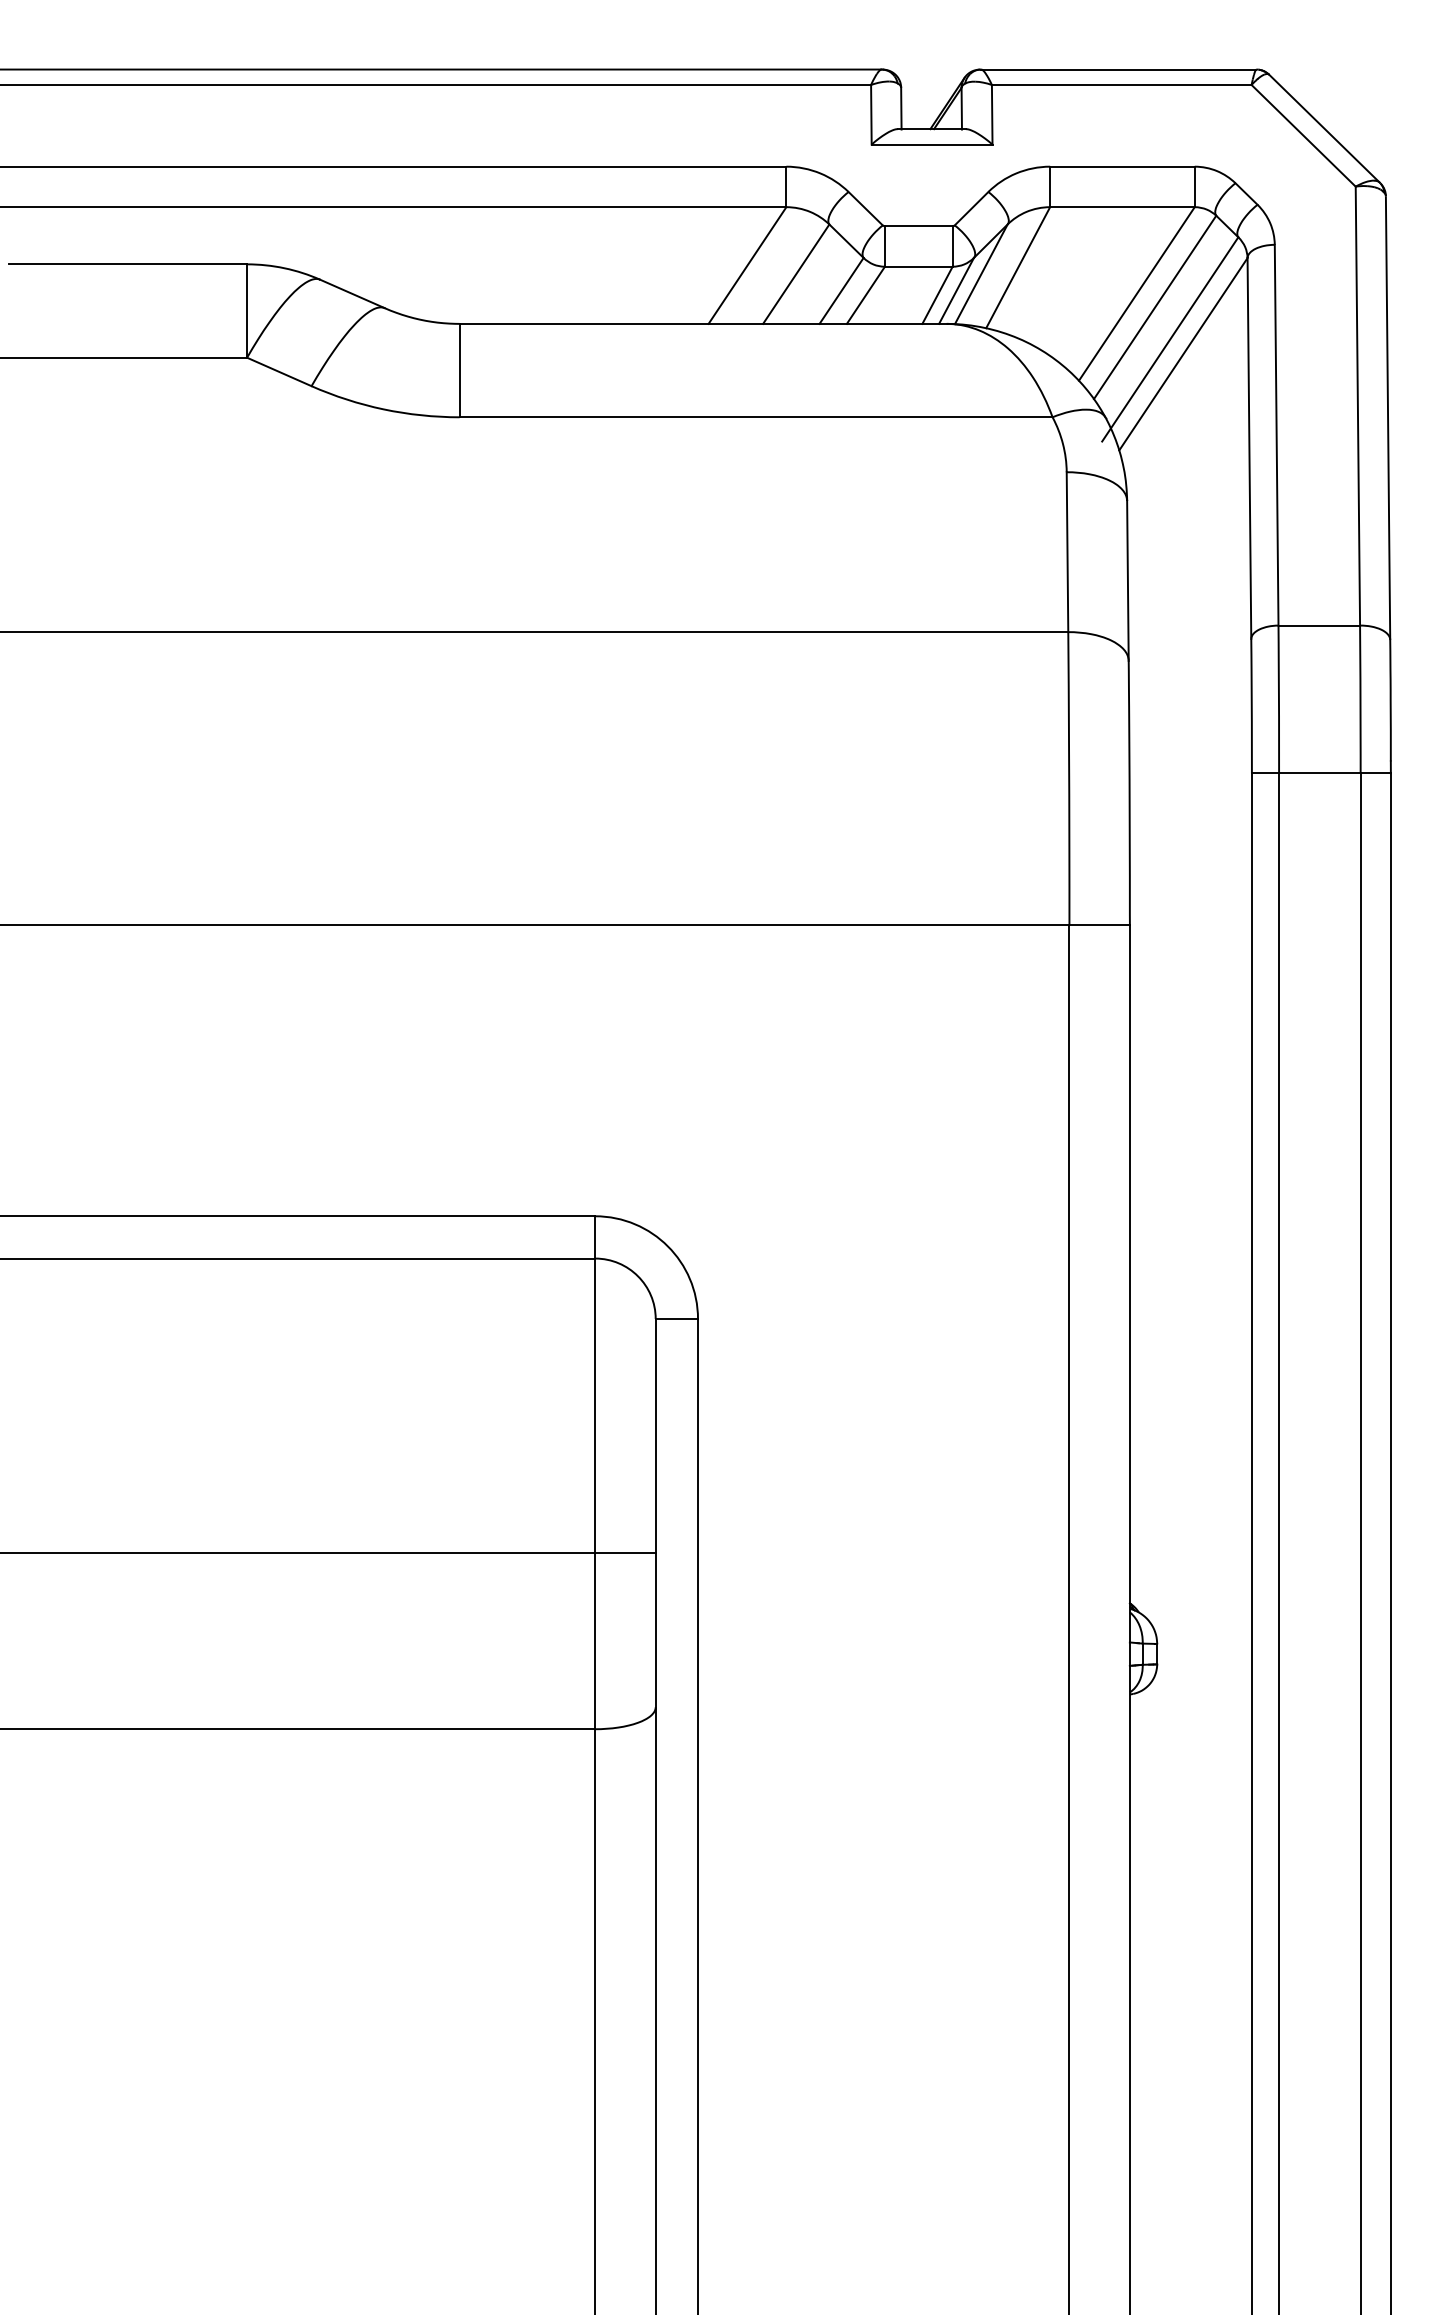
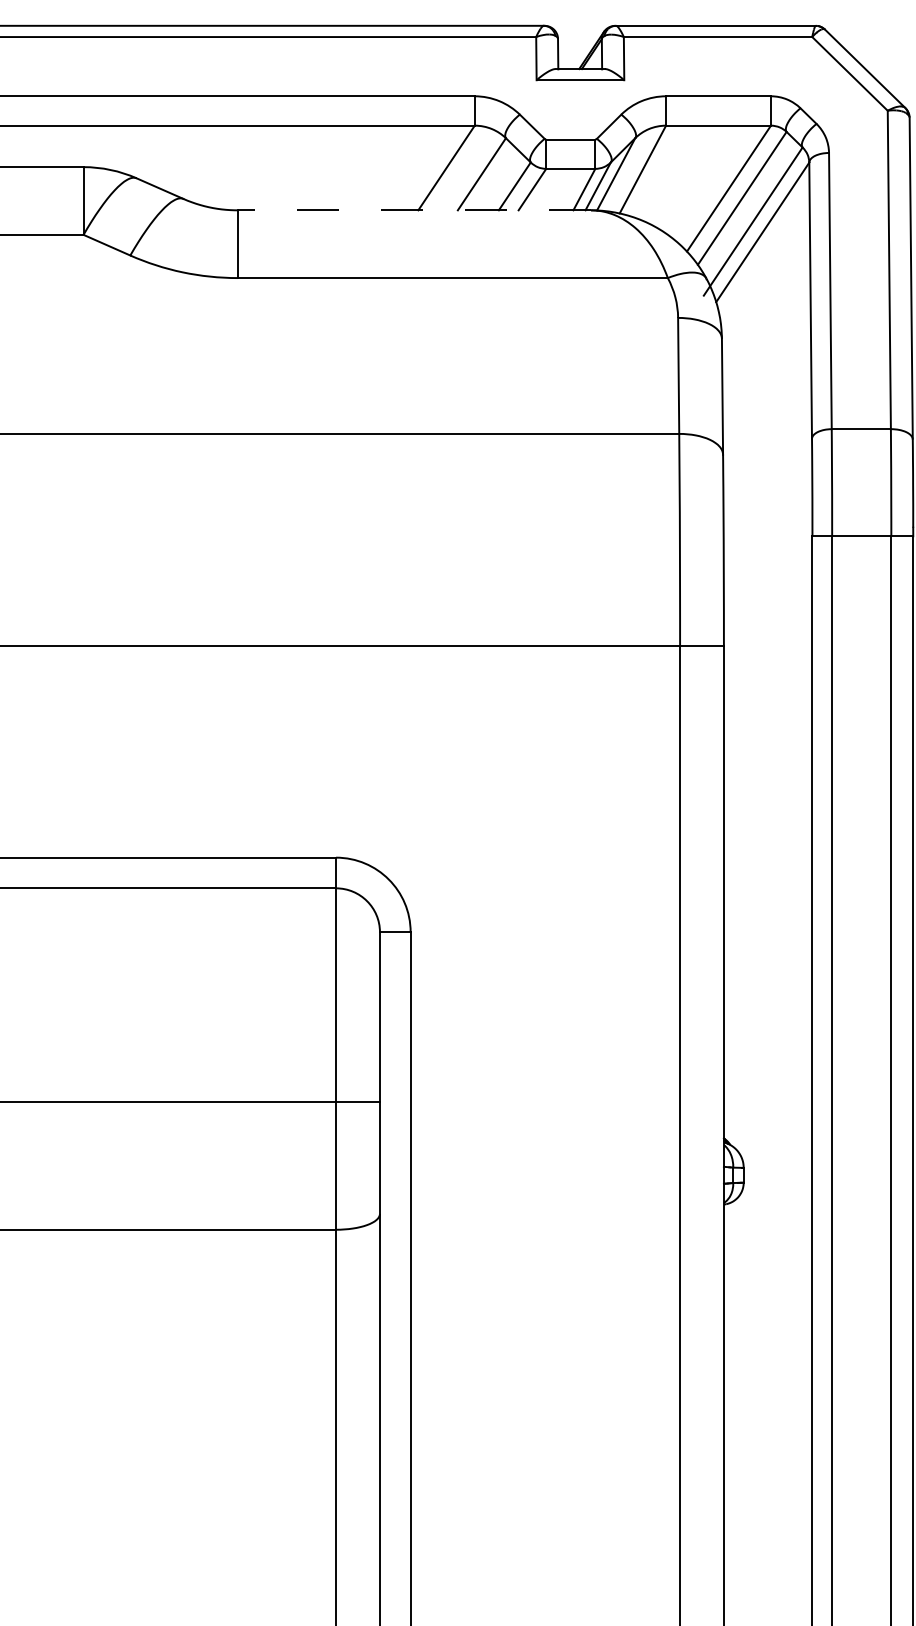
line: (703, 323) -> (414, 210), solid -> dashed

